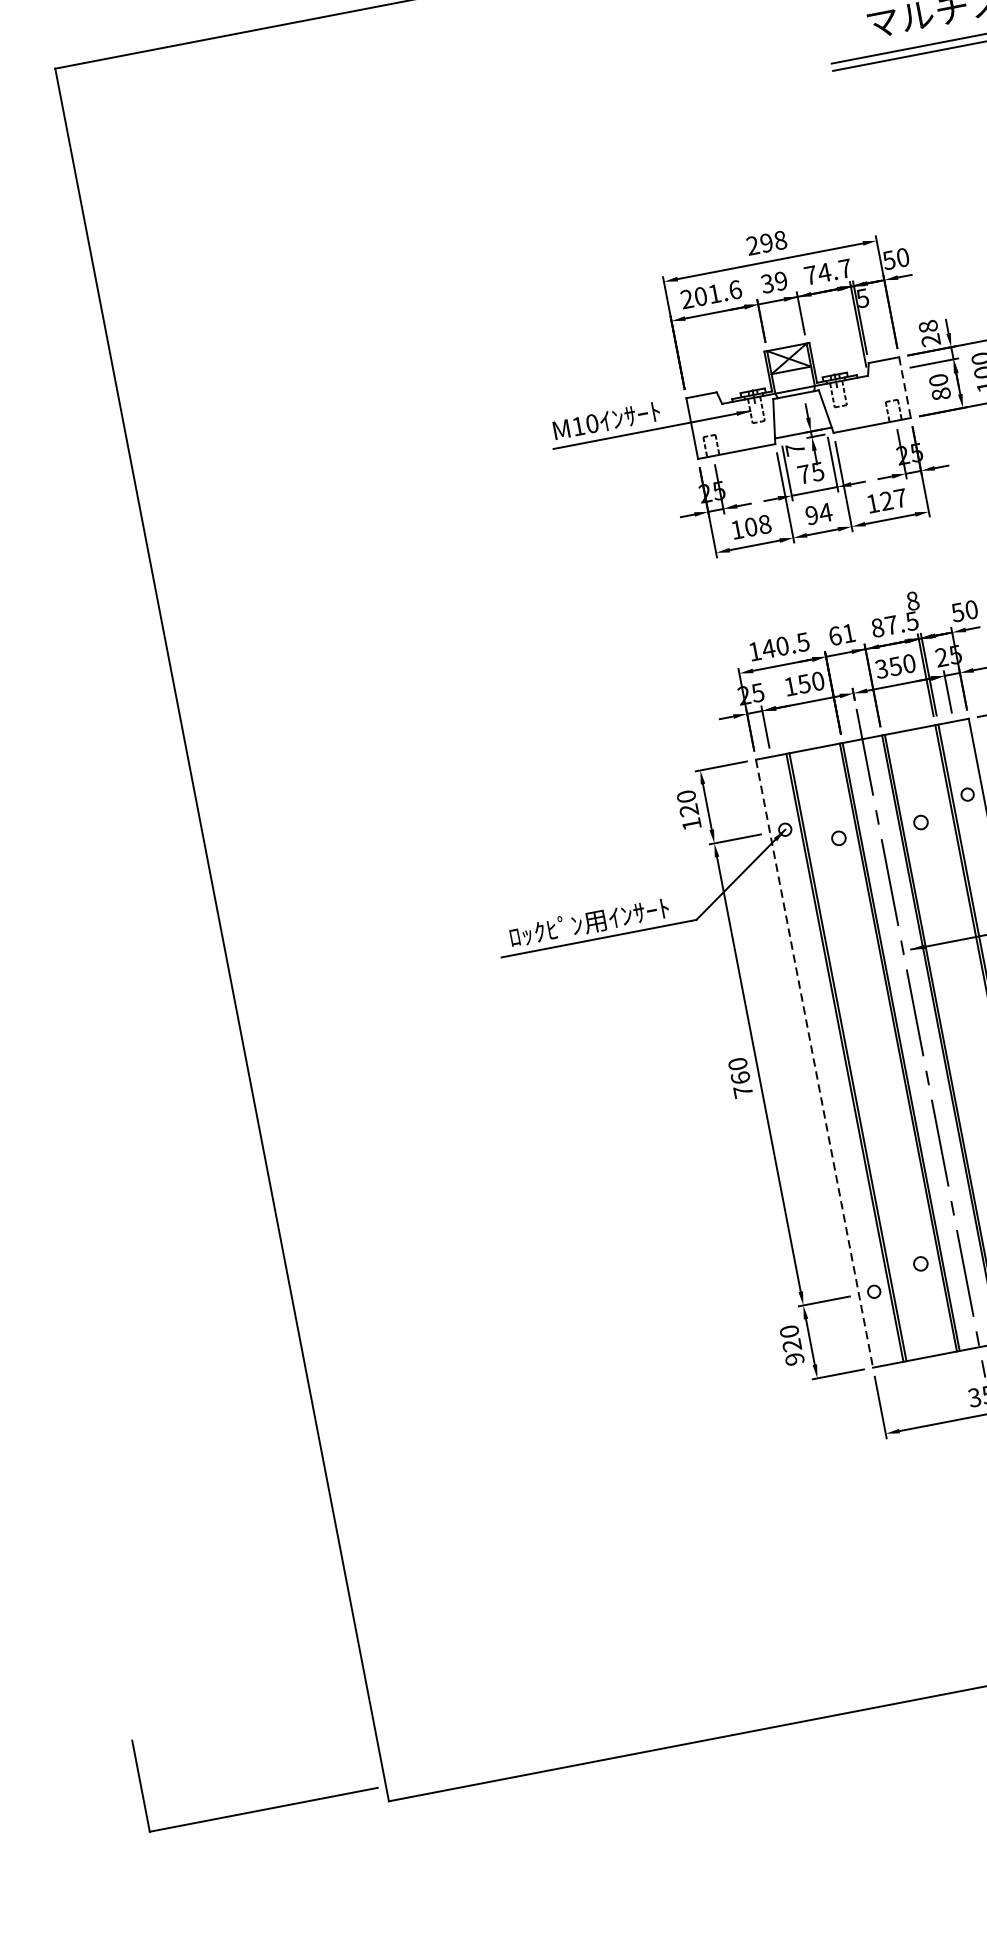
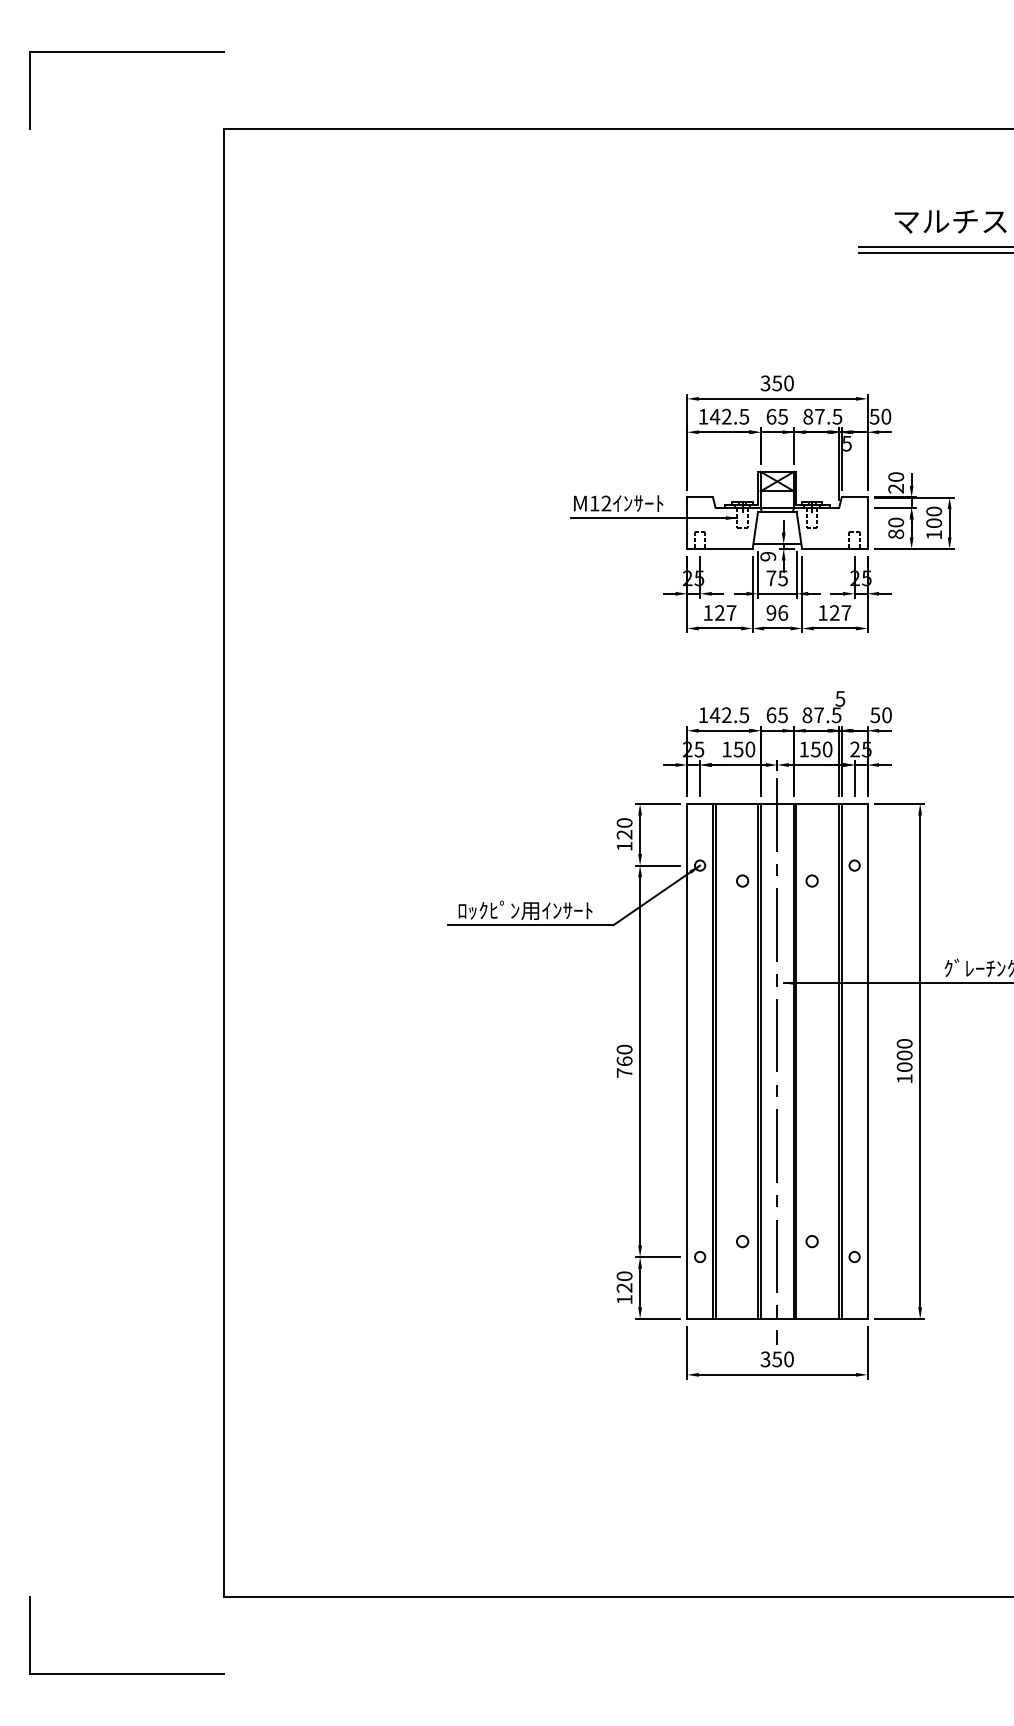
text: (765, 243) -> (776, 383), 298 -> 350
text: (827, 271) -> (822, 416), 74.7 -> 87.5
text: (773, 282) -> (776, 416), 39 -> 65
text: (710, 294) -> (723, 416), 201.6 -> 142.5
text: (927, 326) -> (895, 476), 28 -> 20
line: (905, 387) -> (867, 523), dashed -> solid
text: (592, 423) -> (606, 503), M10 -> M12
text: (795, 449) -> (768, 556), 7 -> 9
text: (824, 512) -> (782, 612), 94 -> 96
text: (757, 525) -> (725, 612), 108 -> 127
text: (912, 600) -> (840, 698), 8 -> 5
text: (848, 633) -> (782, 715), 61 -> 65
text: (782, 646) -> (726, 715), 140.5 -> 142.5
text: (880, 669) -> (803, 749), 350 -> 150
line: (814, 1063) -> (687, 1061), dashed -> solid
text: (794, 1359) -> (624, 1299), 920 -> 120
part: (263, 1809) -> (126, 1673), moved

